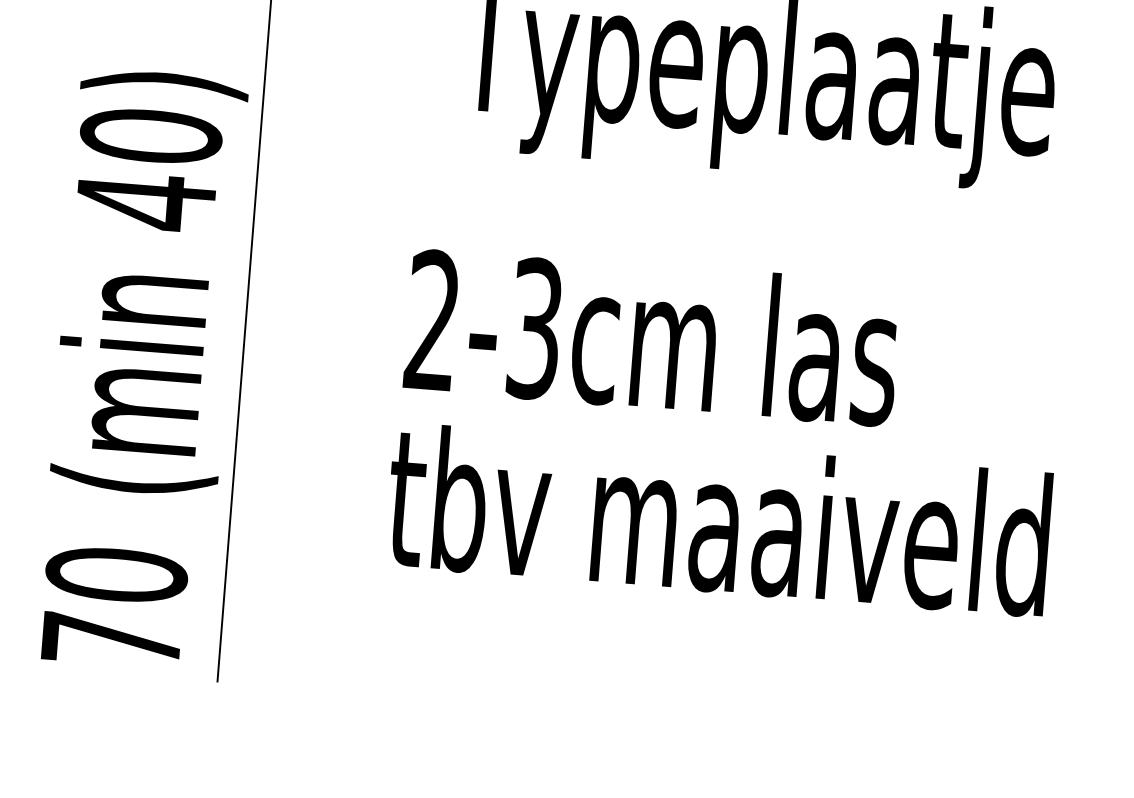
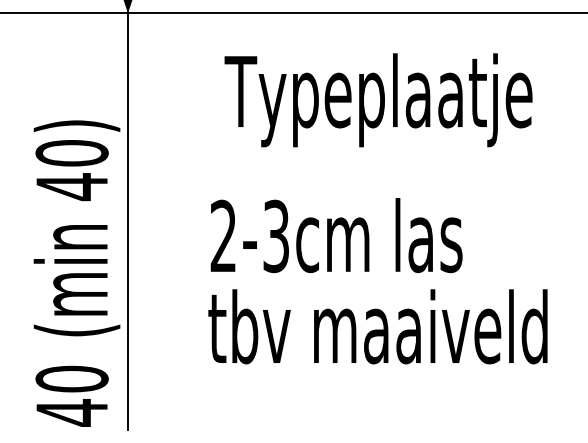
text: (110, 639) -> (71, 412), 70 -> 40

